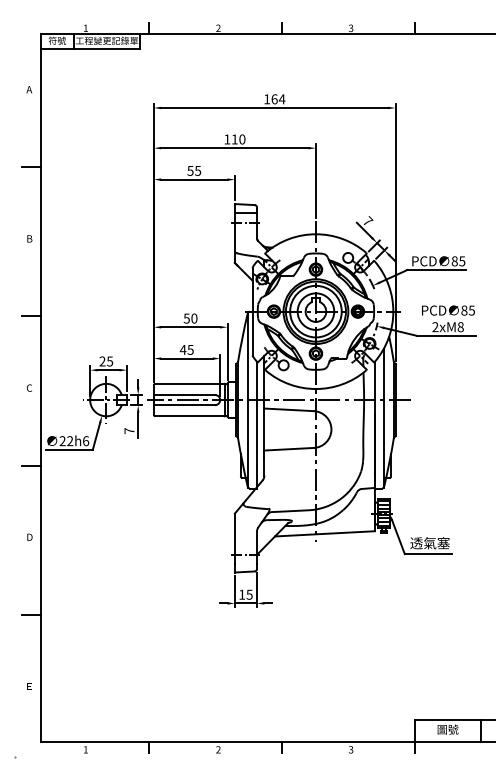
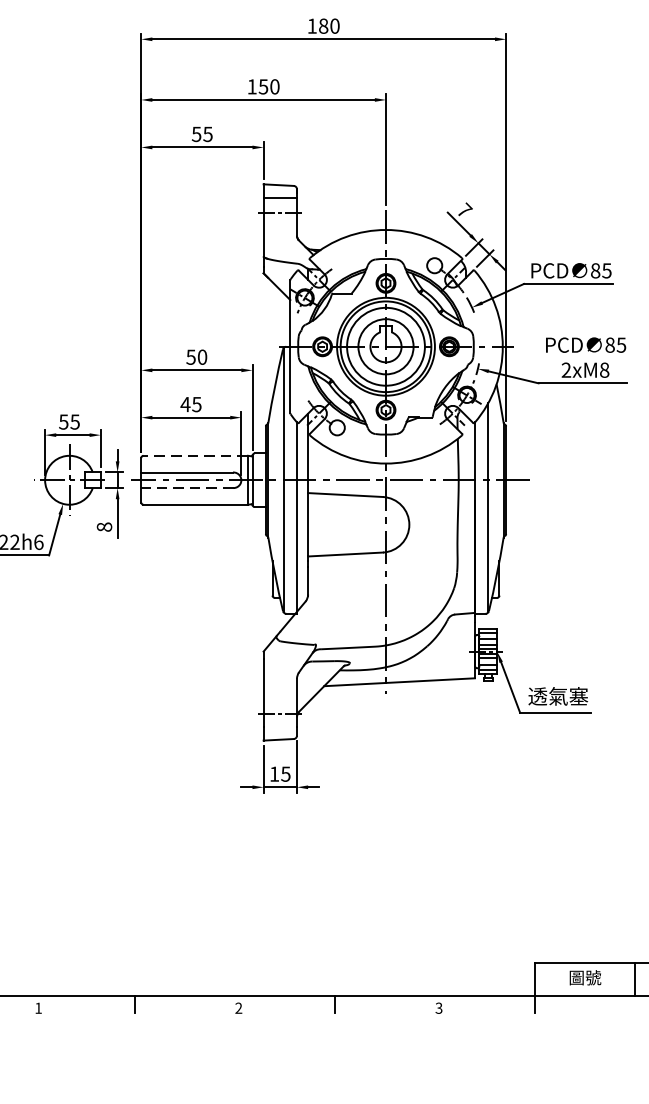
text: (278, 99) -> (329, 26), 164 -> 180
text: (234, 139) -> (263, 86), 110 -> 150
text: (102, 361) -> (63, 422), 25 -> 55
line: (189, 383) -> (195, 455), solid -> dashed
line: (184, 405) -> (187, 488), solid -> dashed
text: (129, 431) -> (104, 527), 7 -> 8

